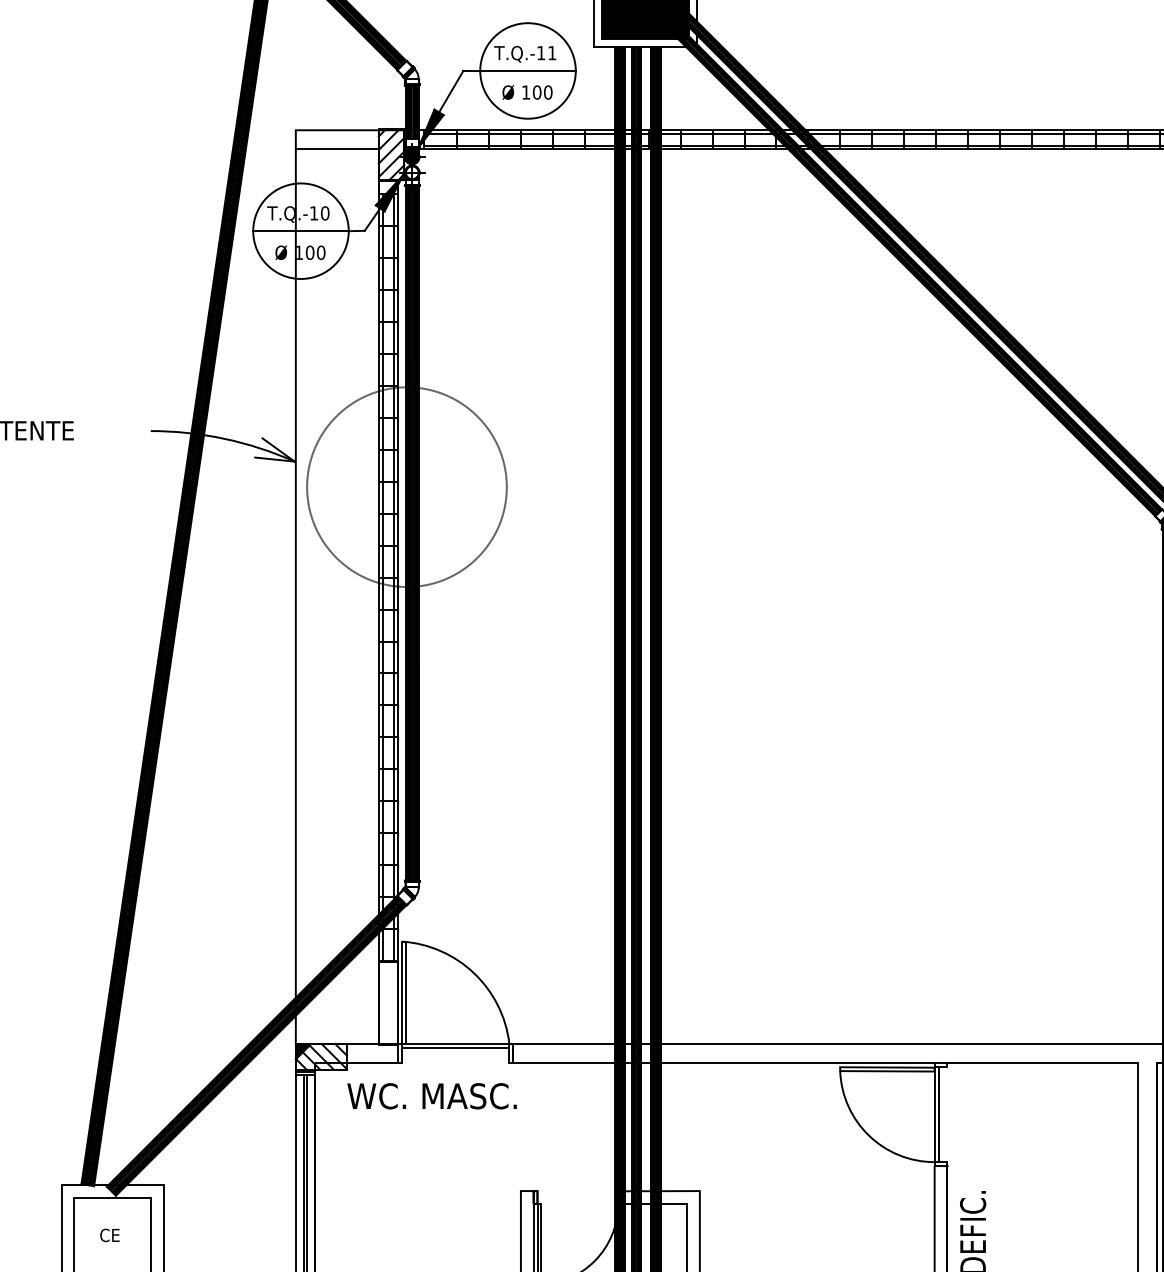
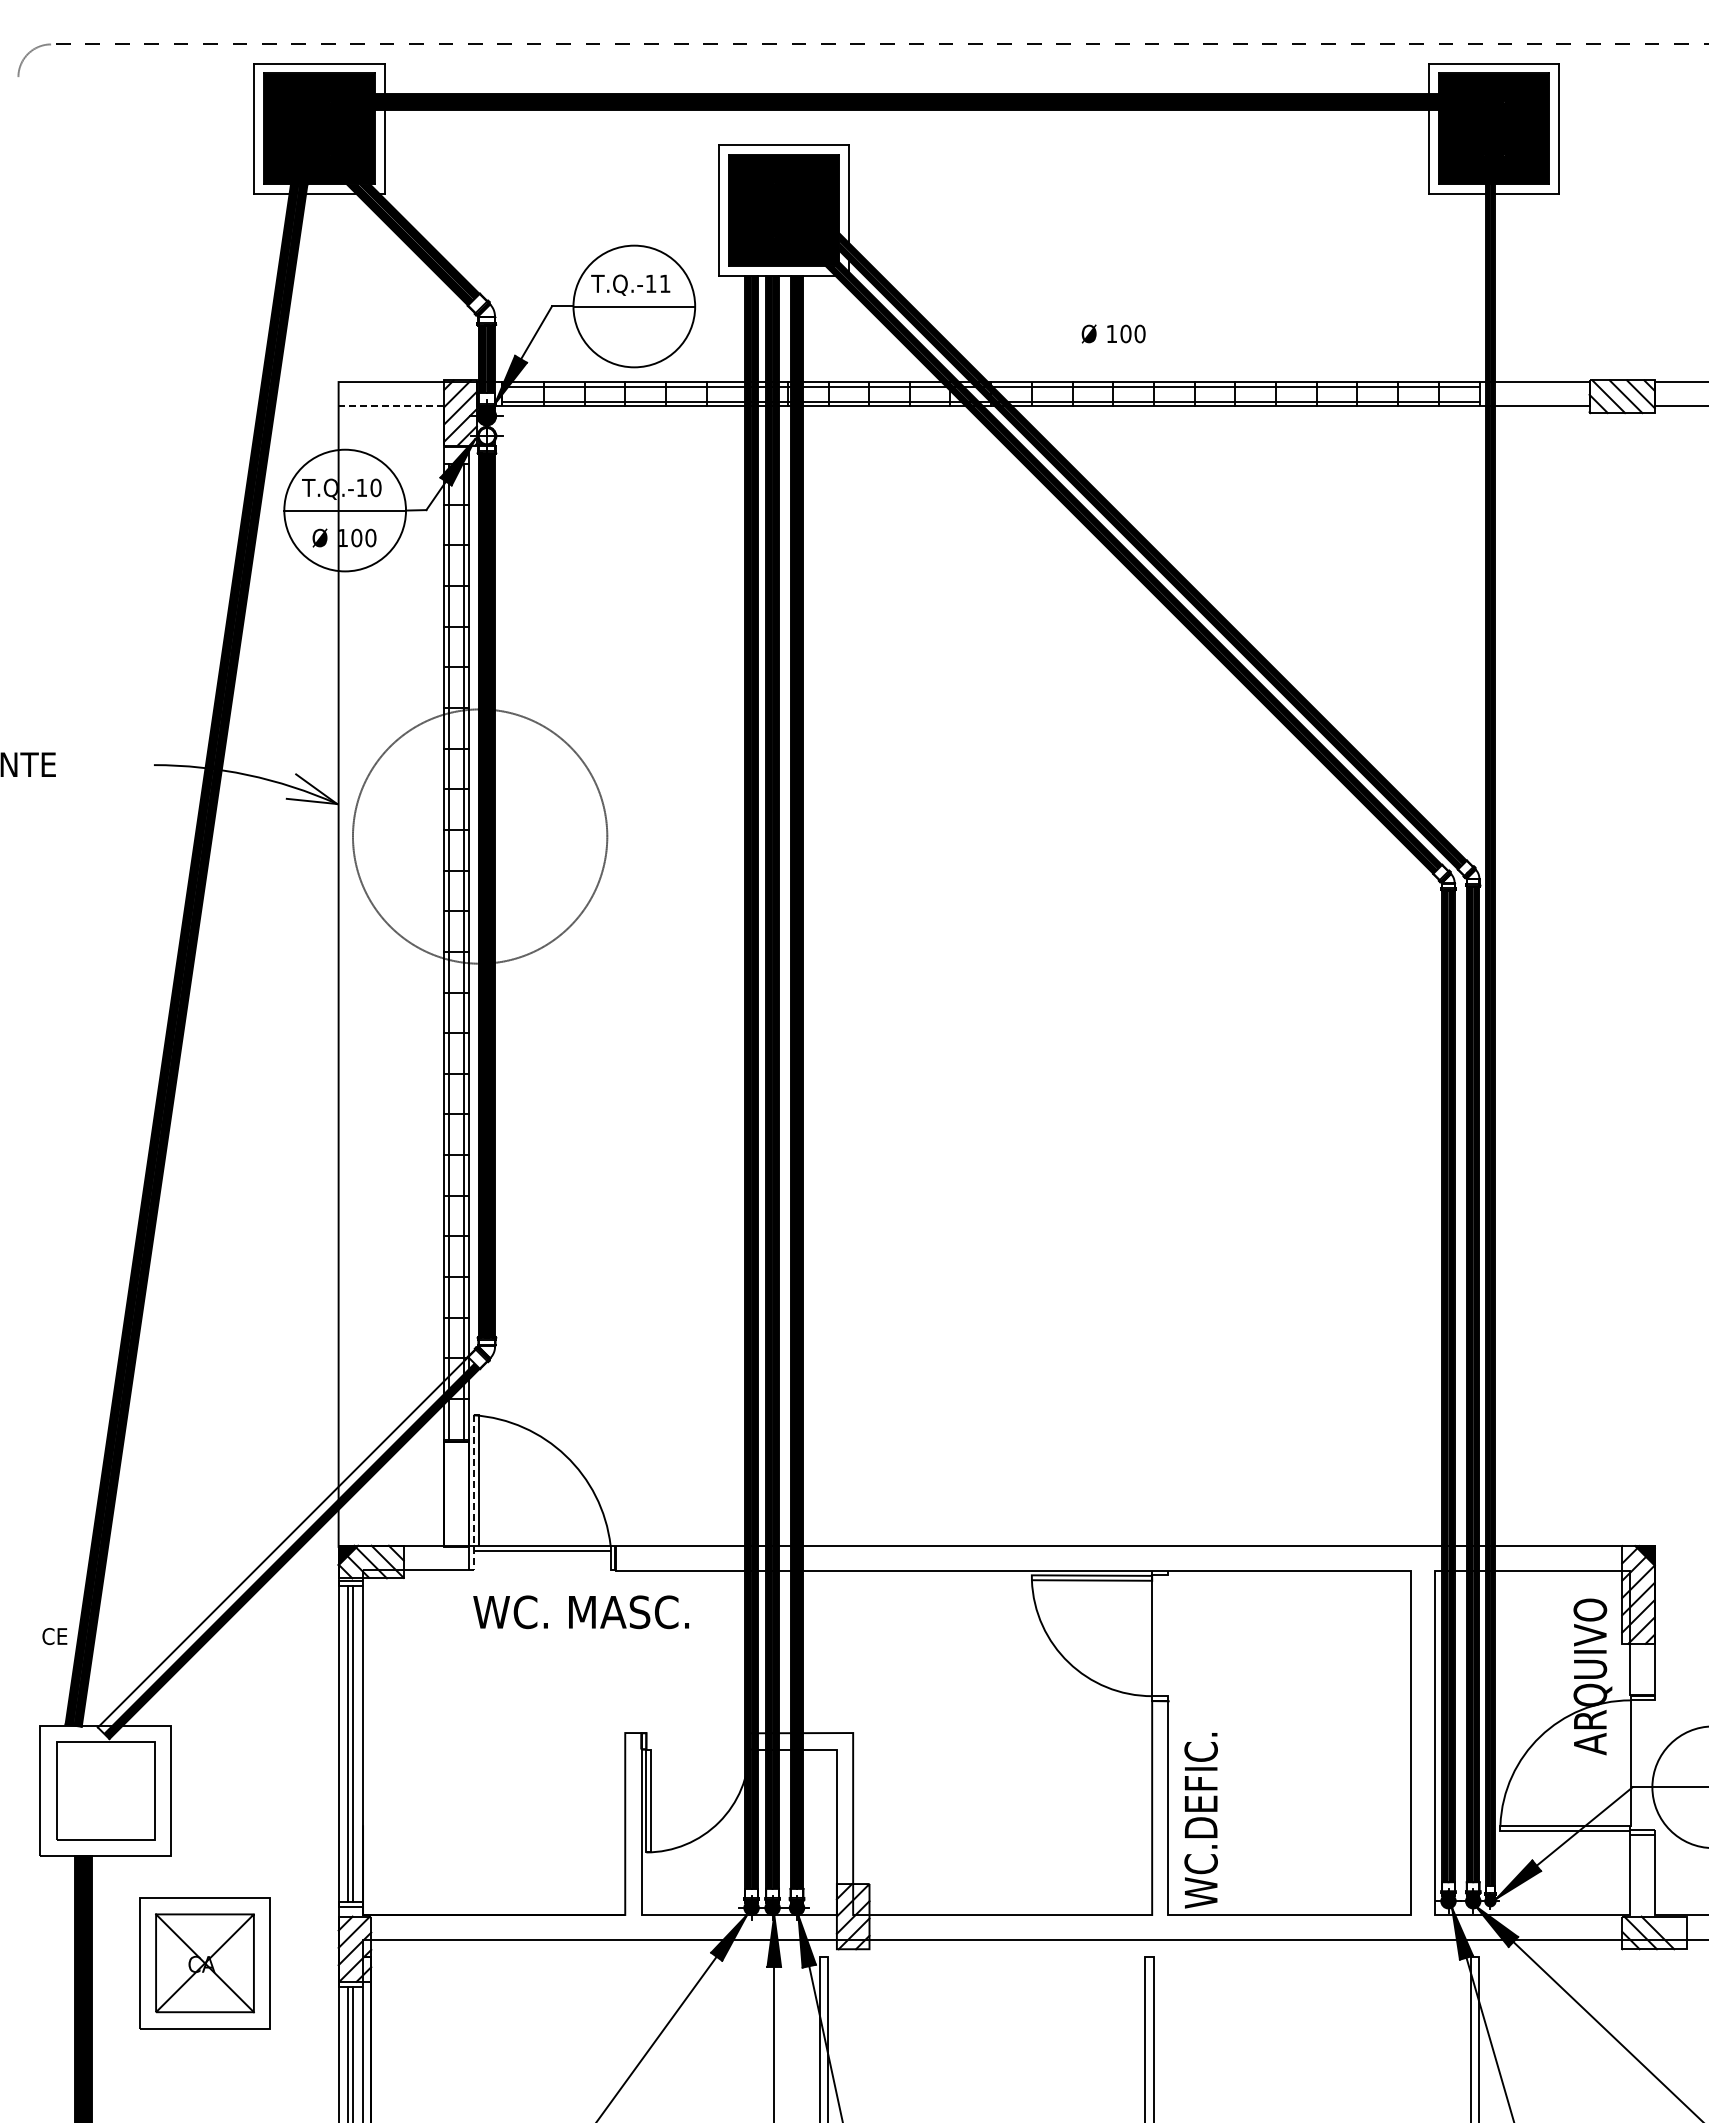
text: (527, 92) -> (1113, 333), moved
line: (337, 149) -> (391, 406), solid -> dashed
line: (401, 1003) -> (473, 1493), solid -> dashed
fill: (254, 1043) -> (285, 1545), removed
text: (431, 1096) -> (580, 1612), moved
line: (938, 1114) -> (1157, 1635), removed
text: (109, 1235) -> (54, 1636), moved

